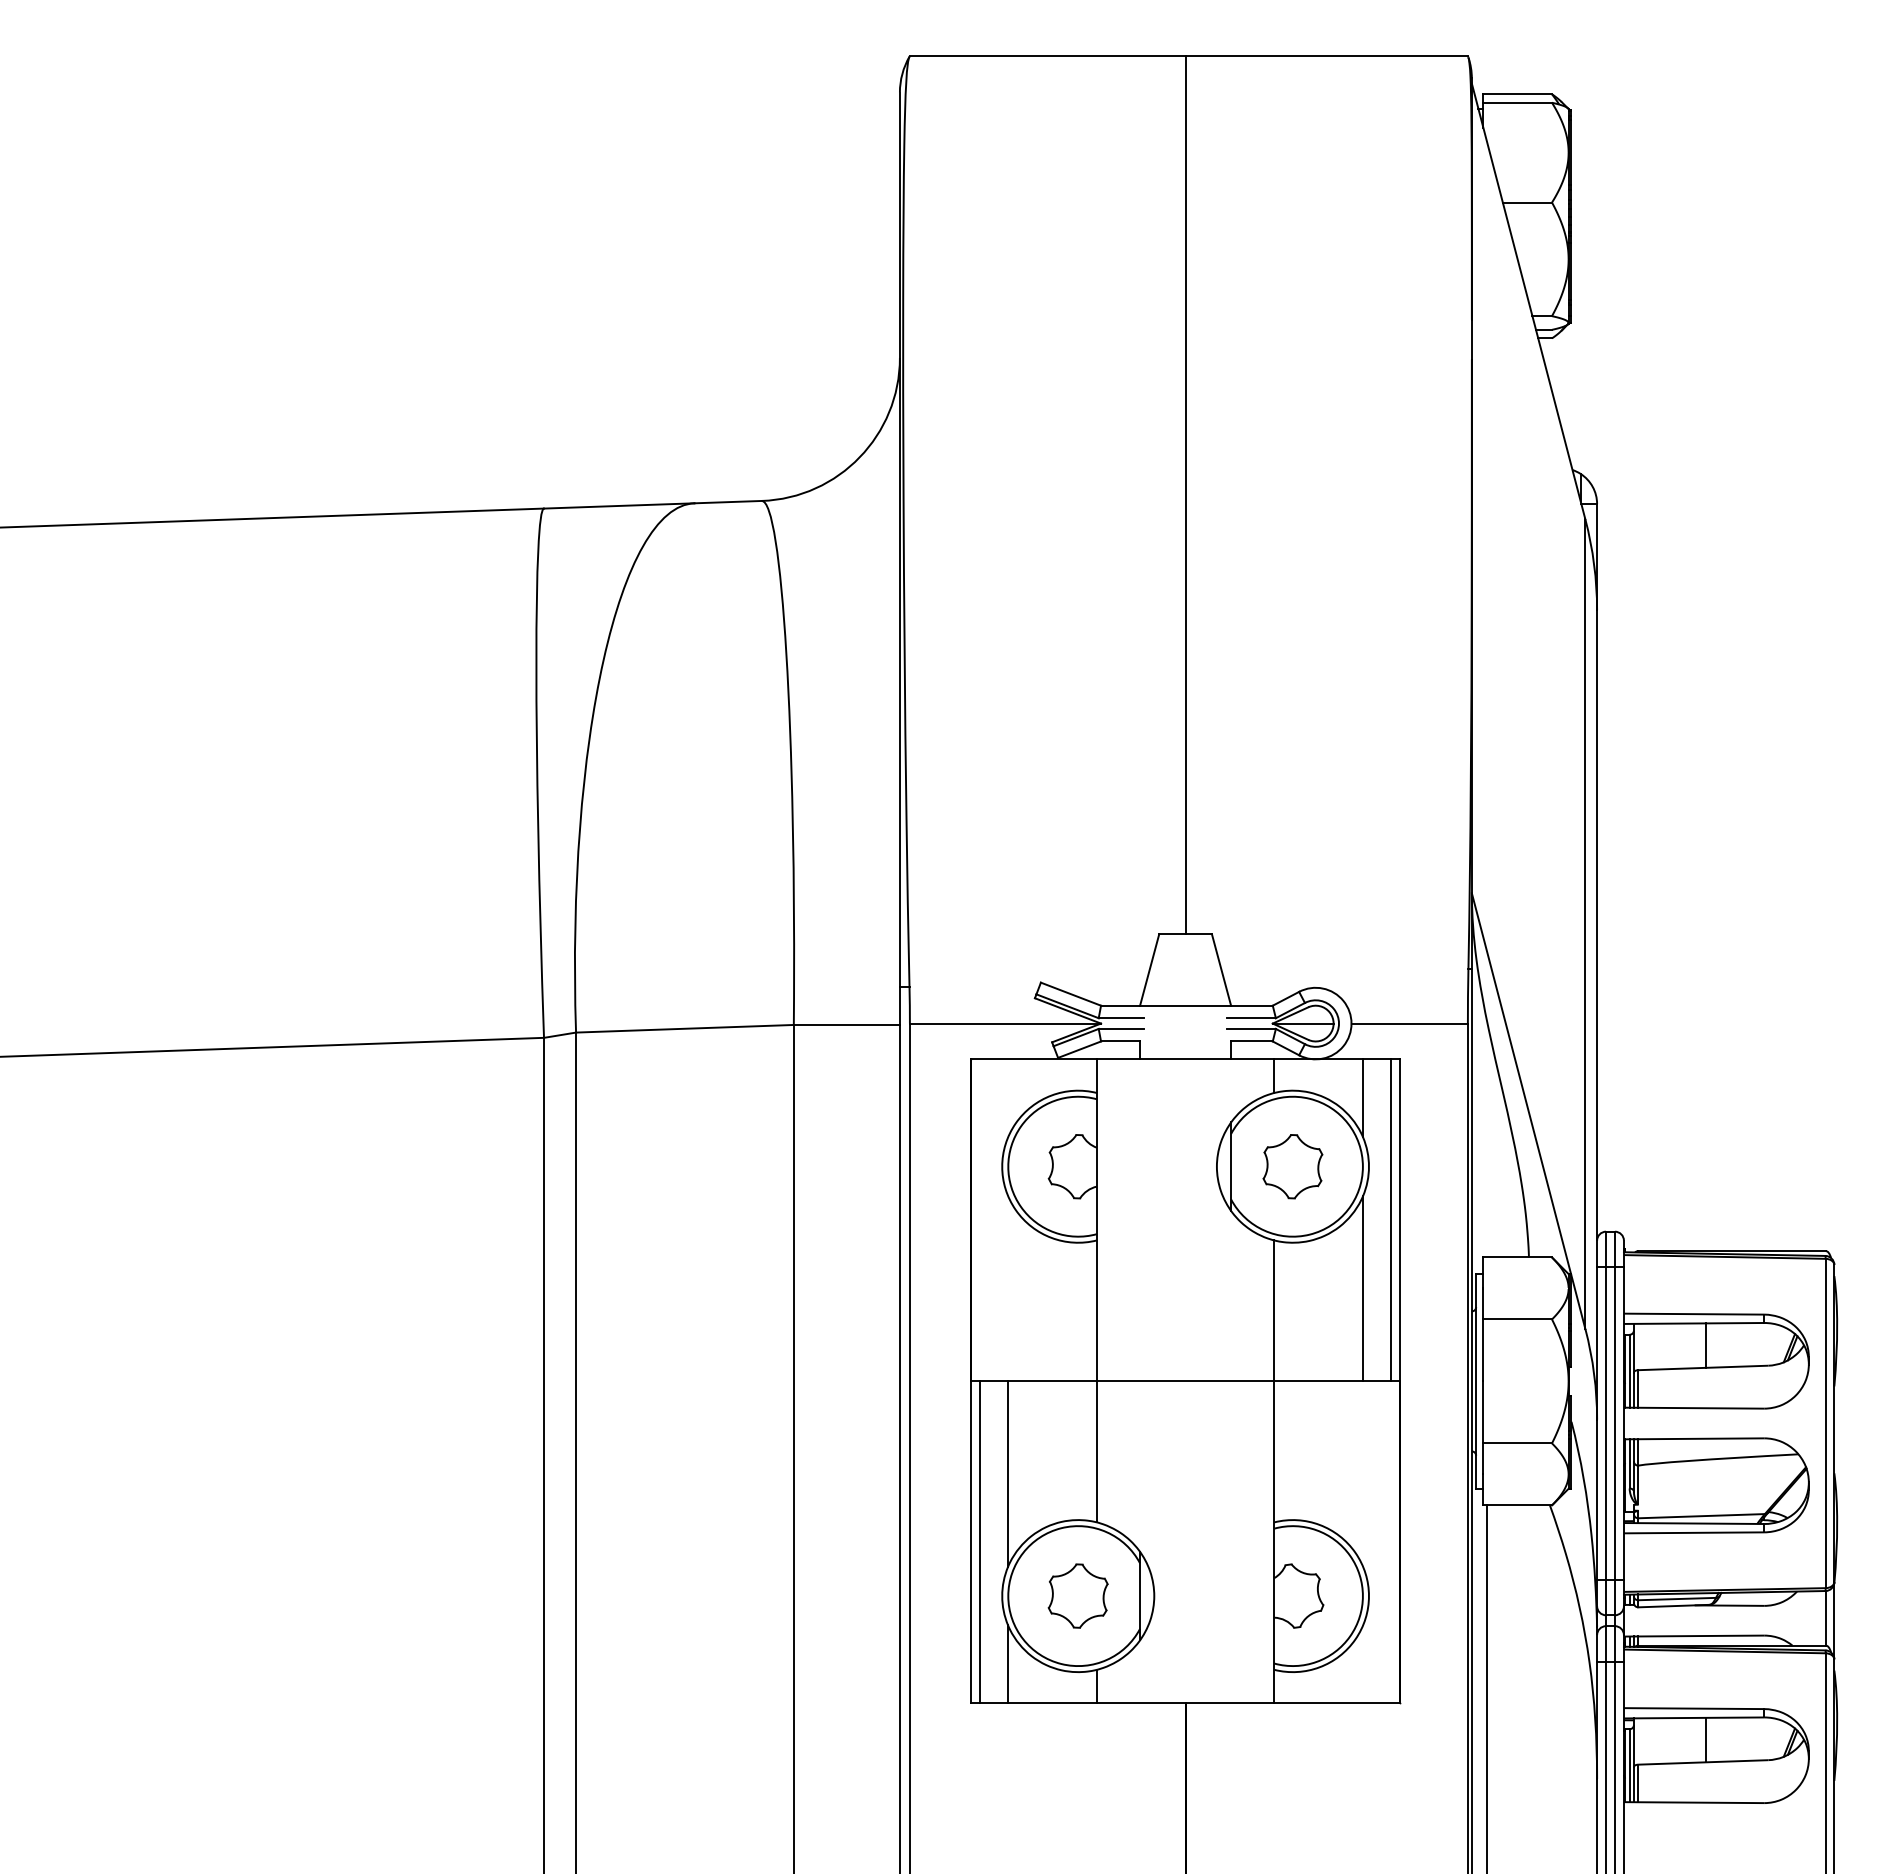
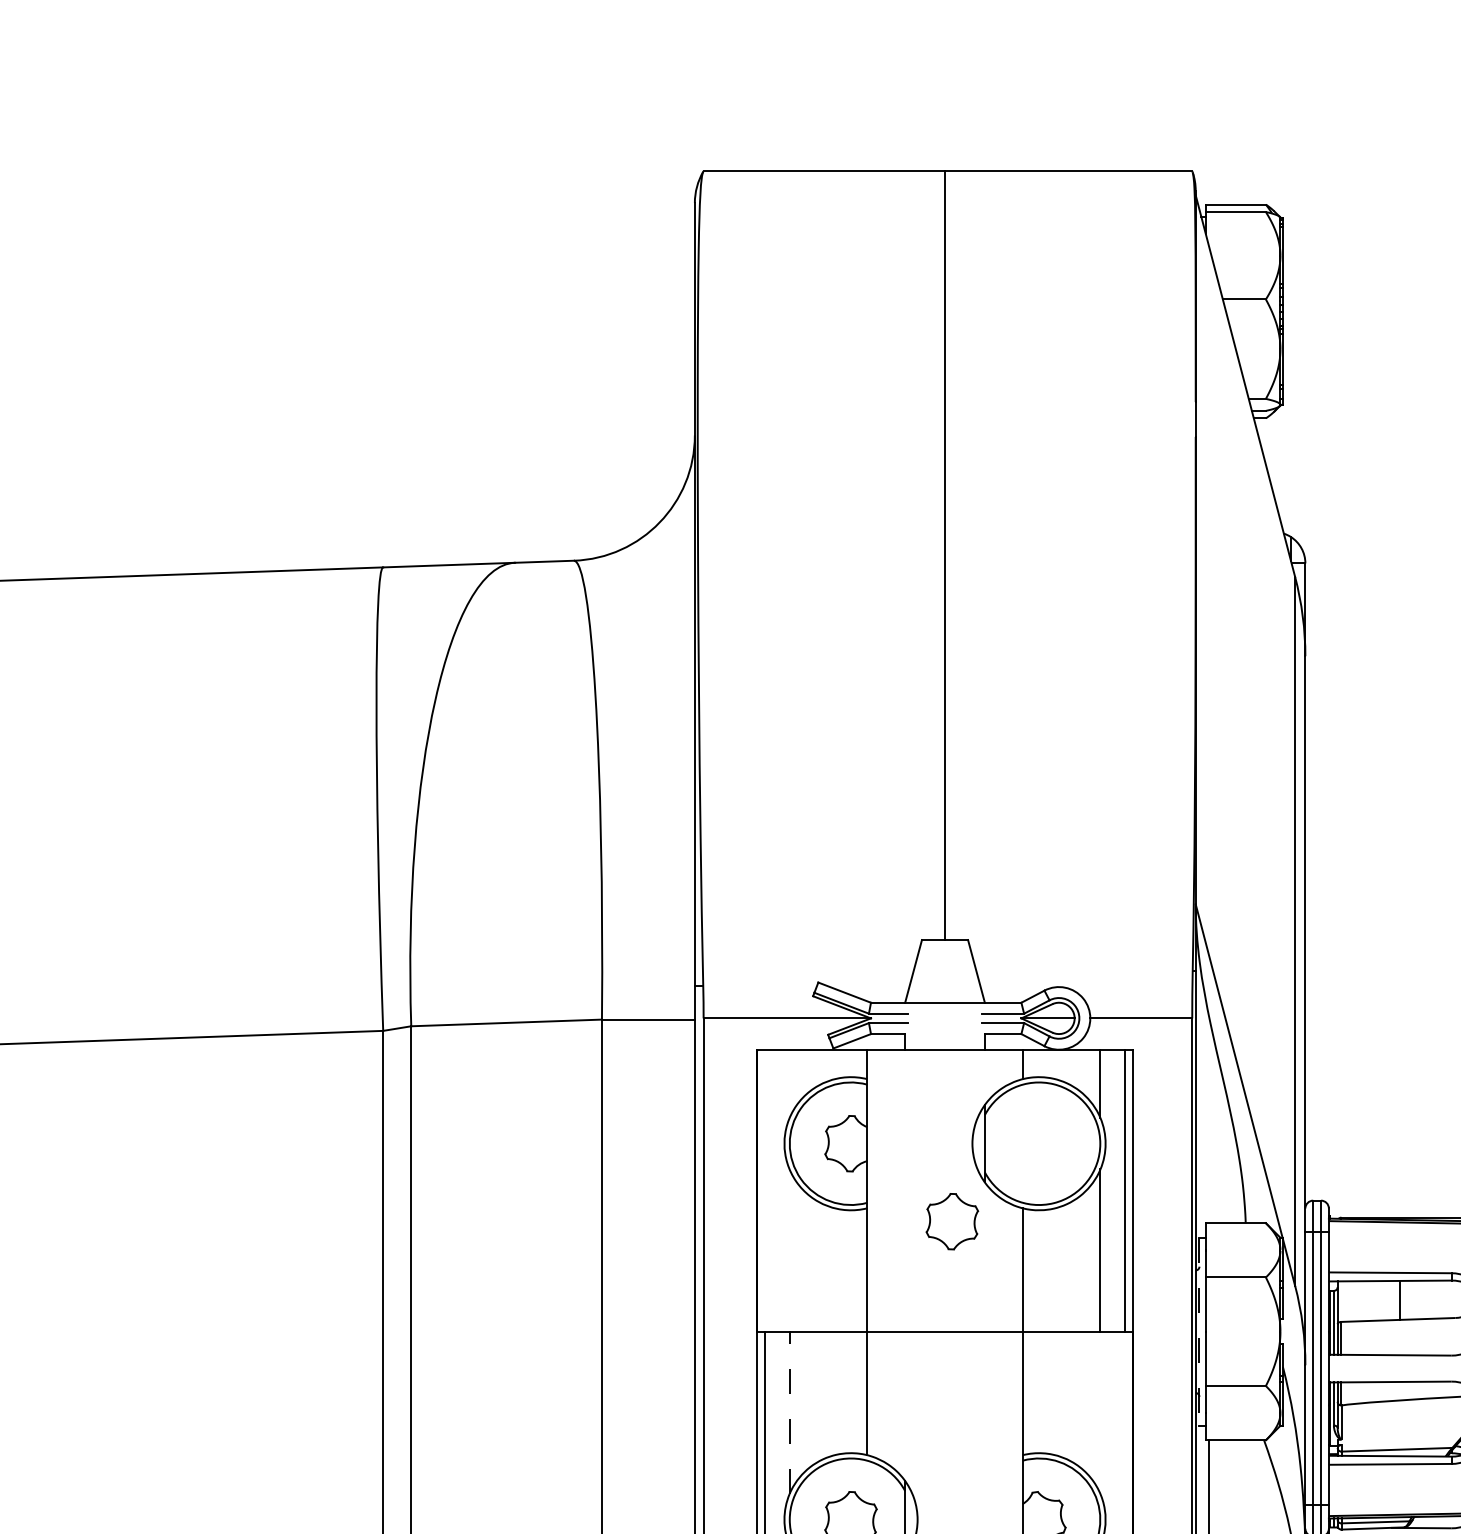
part: (1292, 1166) -> (951, 1221), moved
line: (1476, 1381) -> (1199, 1331), solid -> dashed
line: (1008, 1474) -> (789, 1413), solid -> dashed

